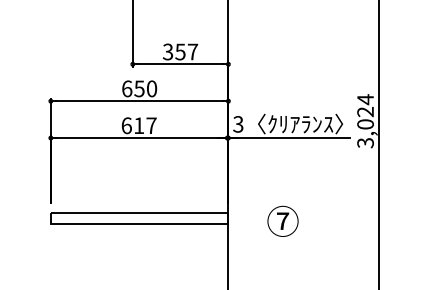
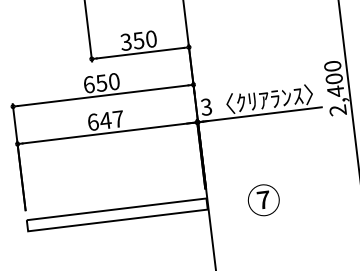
text: (193, 51) -> (151, 38), 357 -> 350
text: (365, 121) -> (335, 88), 3,024 -> 2,400
text: (138, 125) -> (105, 120), 617 -> 647

